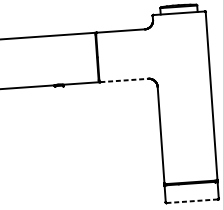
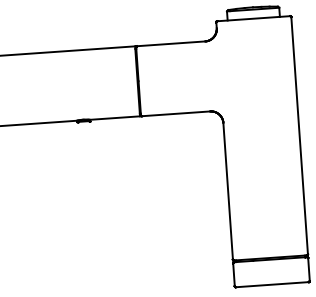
line: (124, 80) -> (176, 113), dashed -> solid
line: (191, 201) -> (271, 284), dashed -> solid

